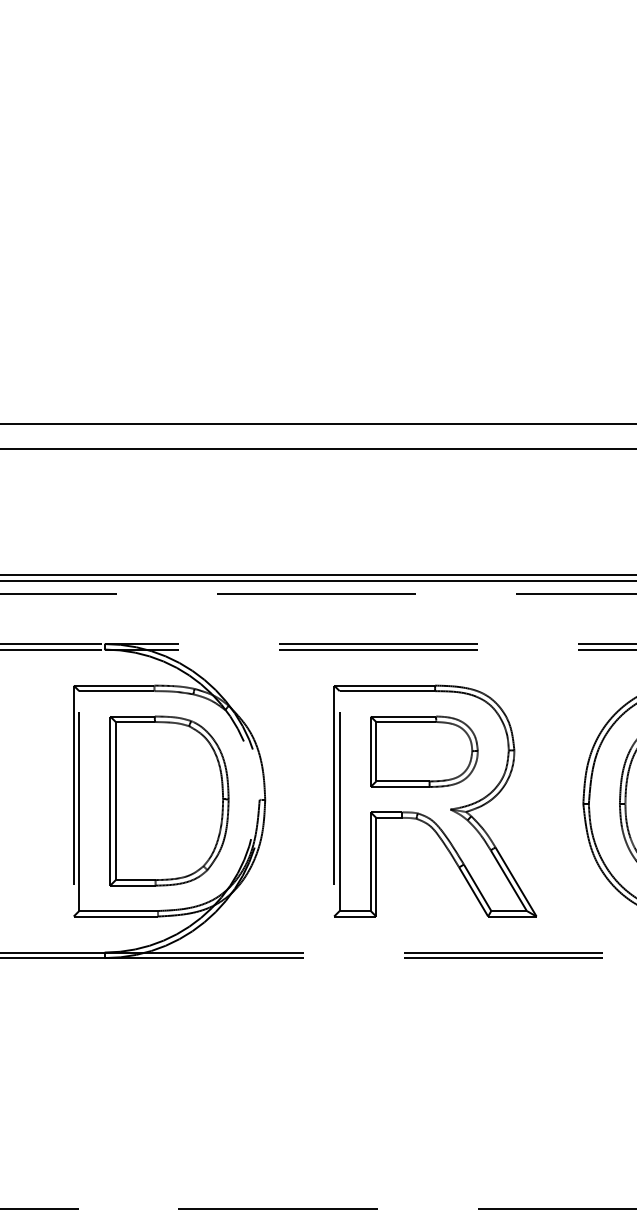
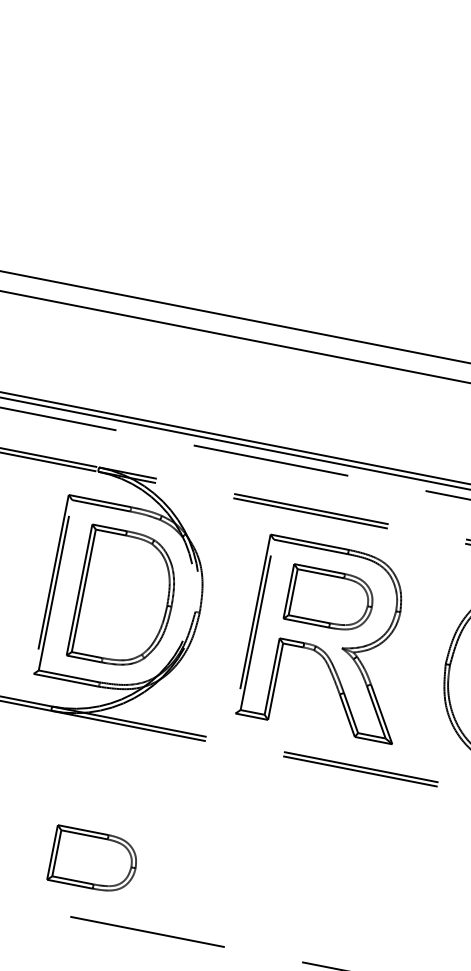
part: (194, 1133) -> (94, 860), added

